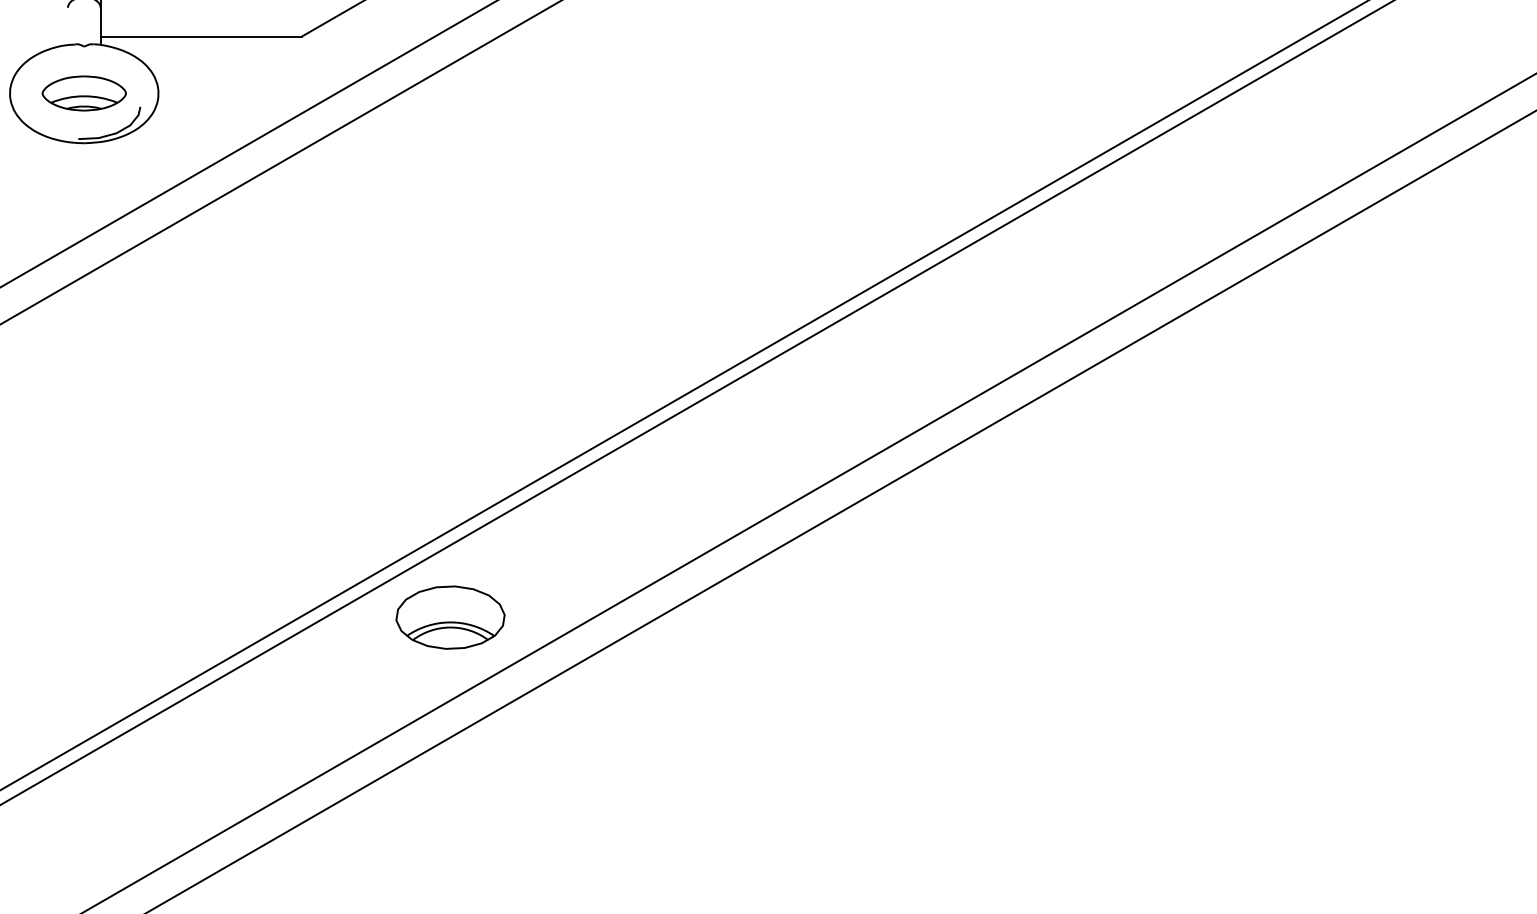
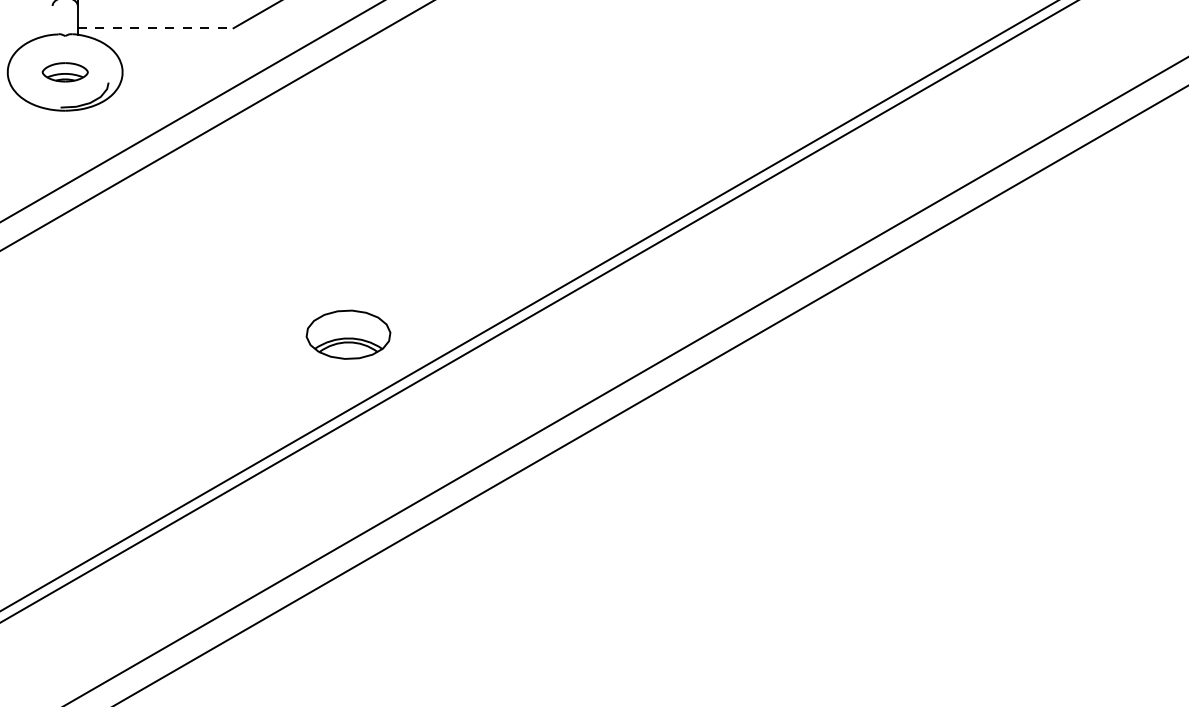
line: (201, 36) -> (155, 28), solid -> dashed
part: (84, 93) -> (65, 72), size x0.7
part: (450, 617) -> (348, 334), moved

